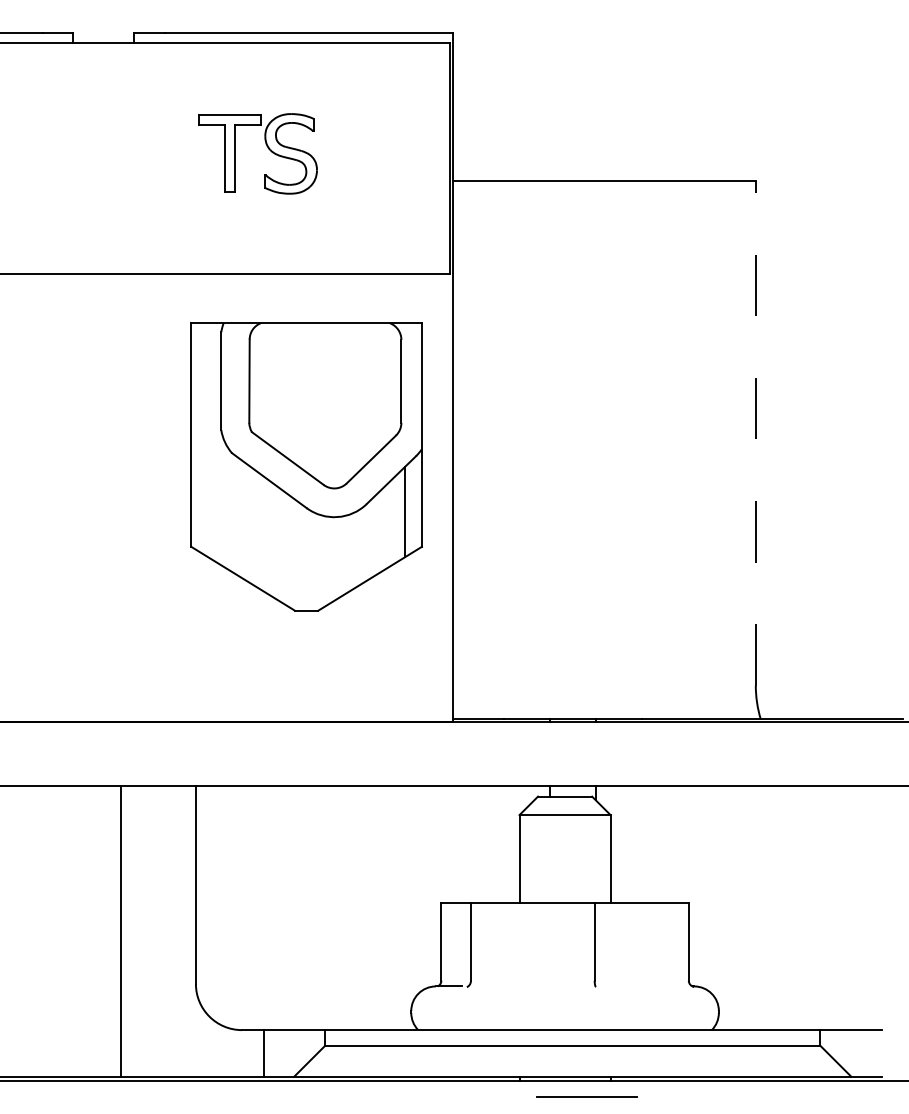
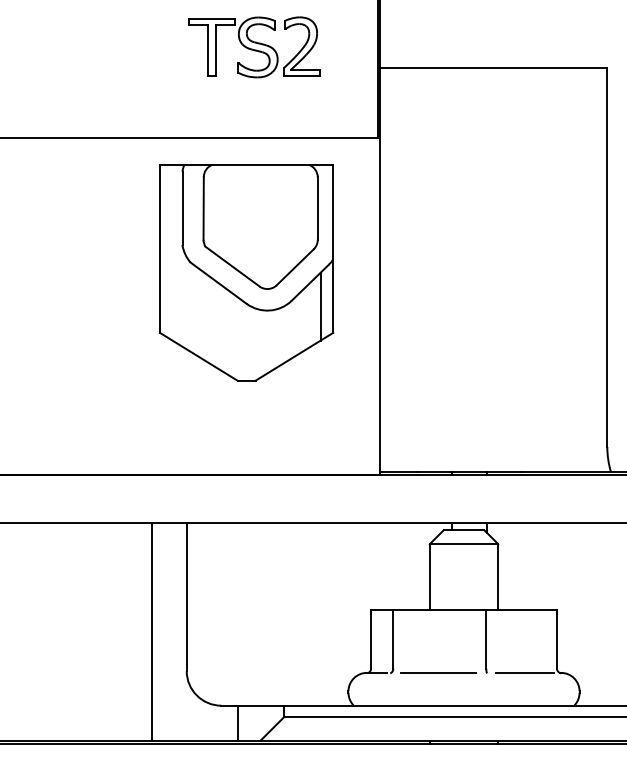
part: (348, 152) -> (301, 46), added
line: (755, 432) -> (607, 256), dashed -> solid
part: (306, 466) -> (246, 272), moved
line: (120, 931) -> (151, 631), moved
line: (645, 986) -> (524, 672), added
line: (586, 1096) -> (438, 672), moved

